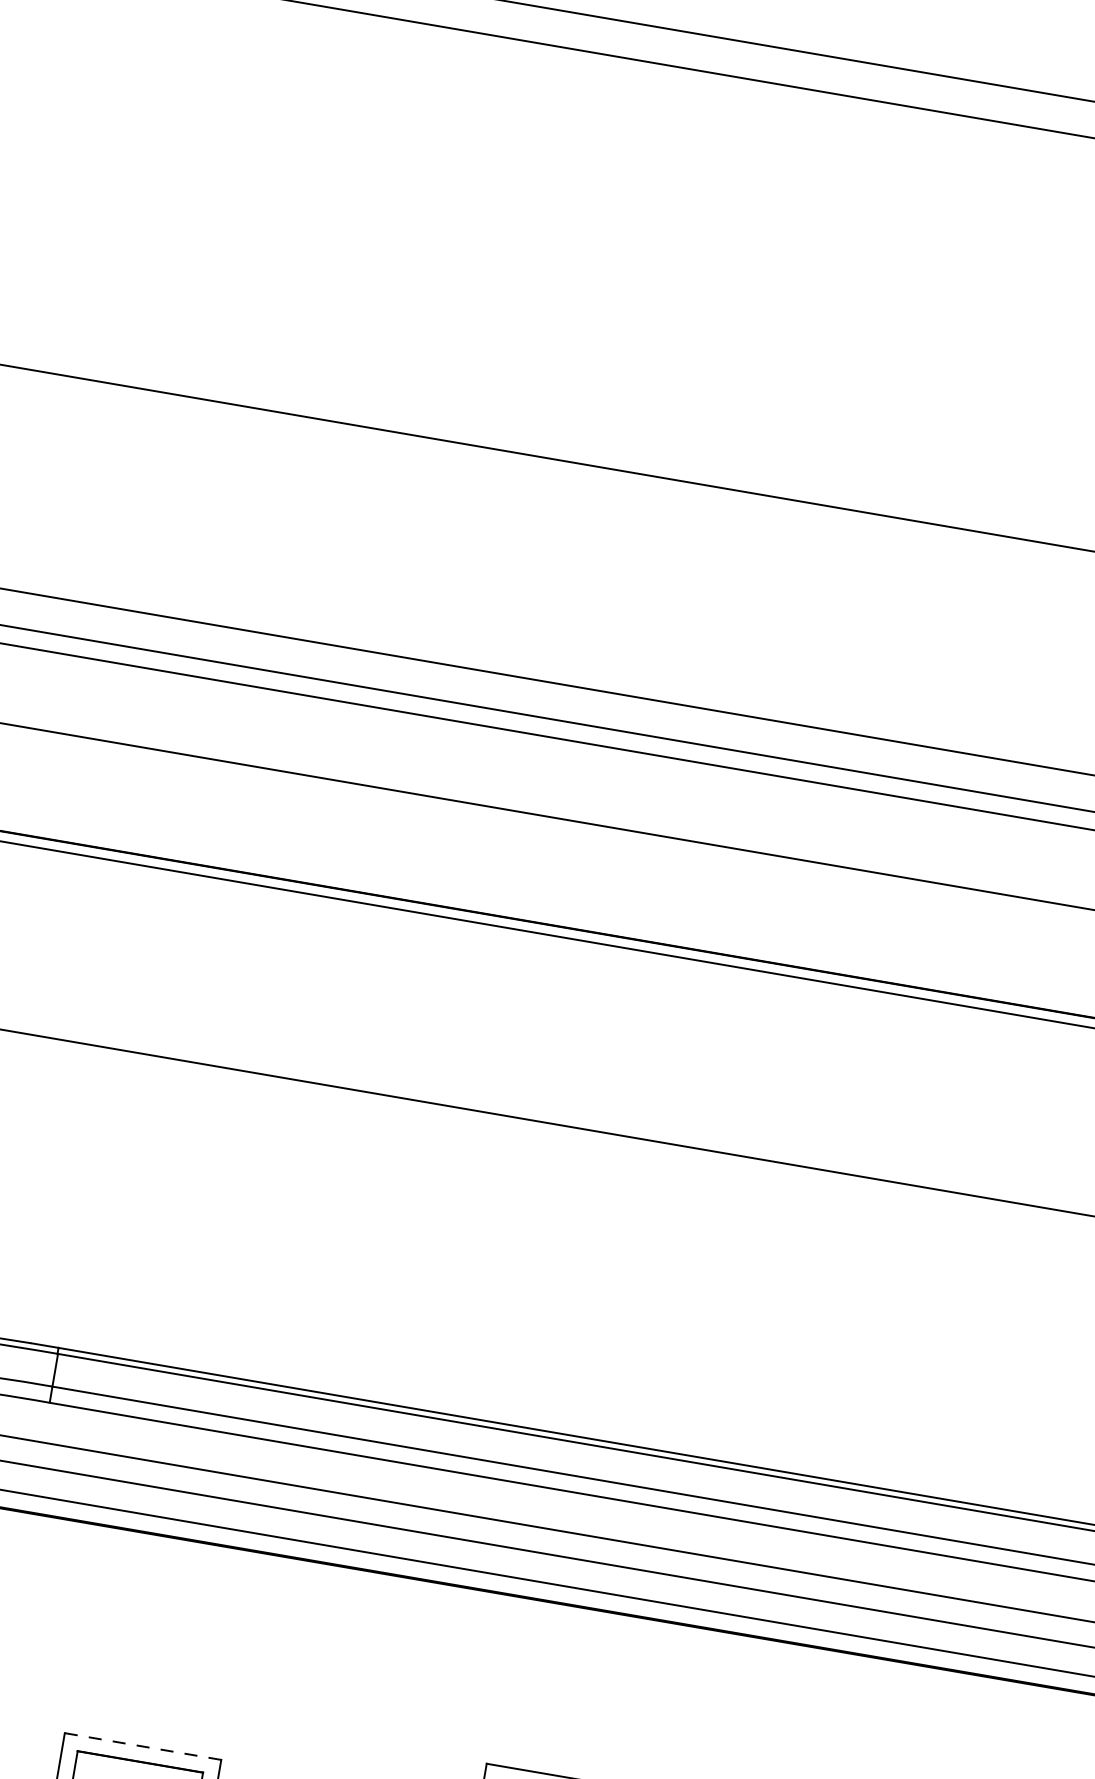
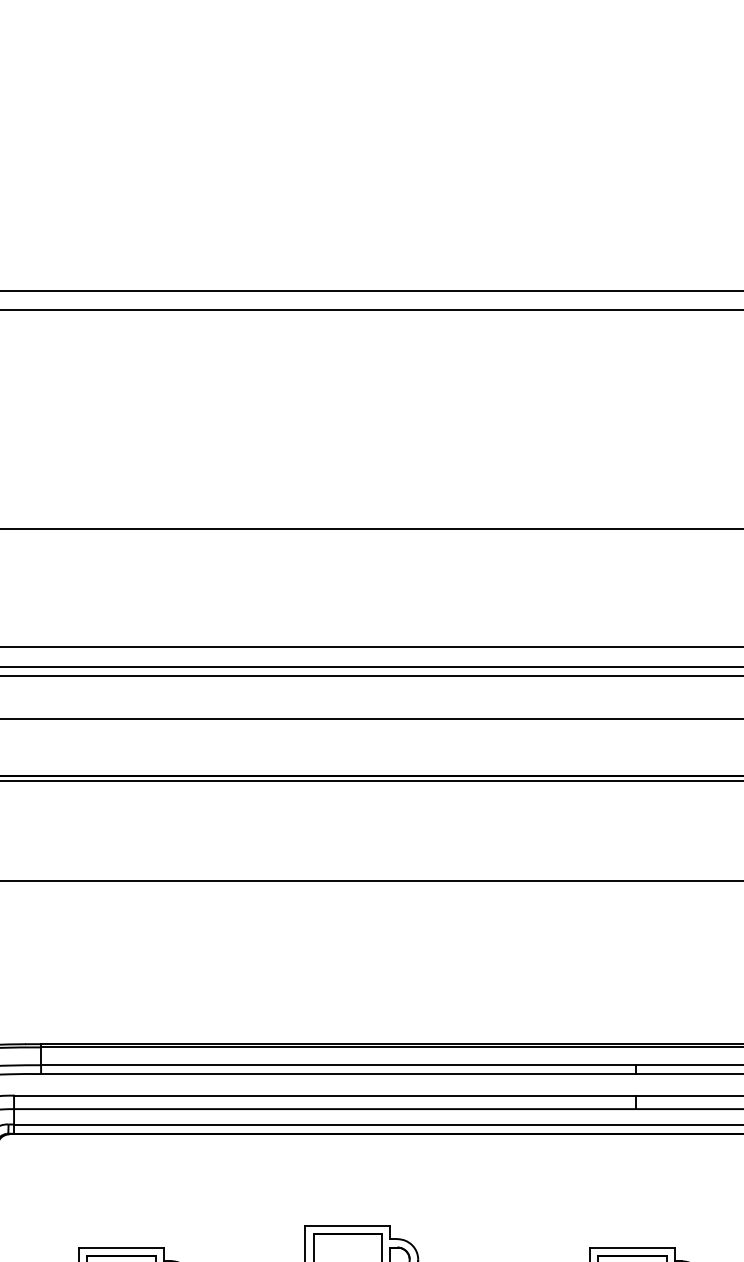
line: (142, 1746) -> (121, 1247), dashed -> solid

